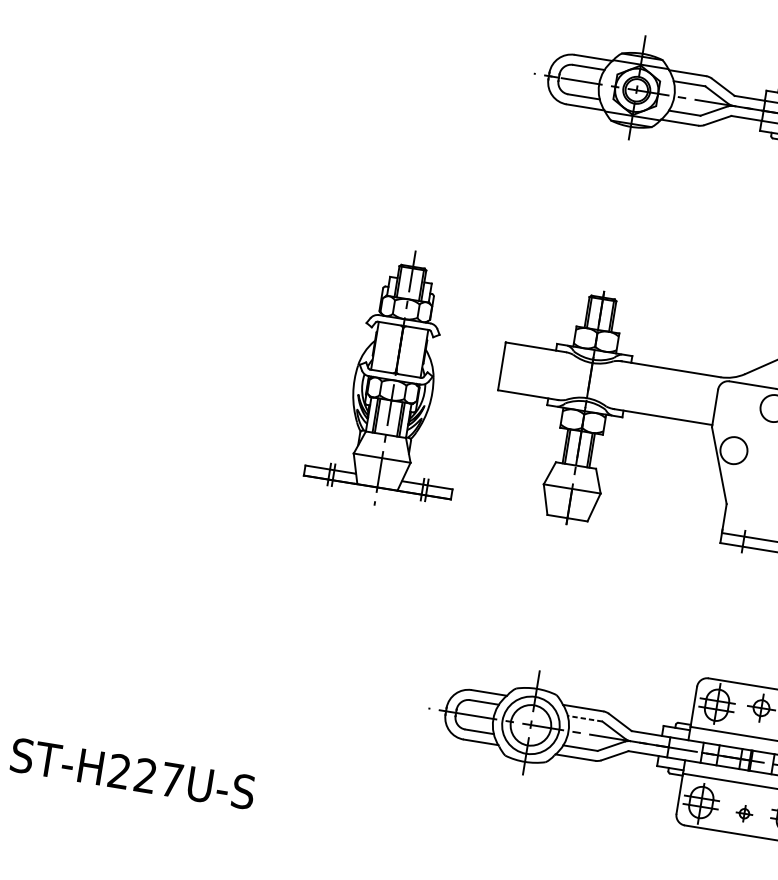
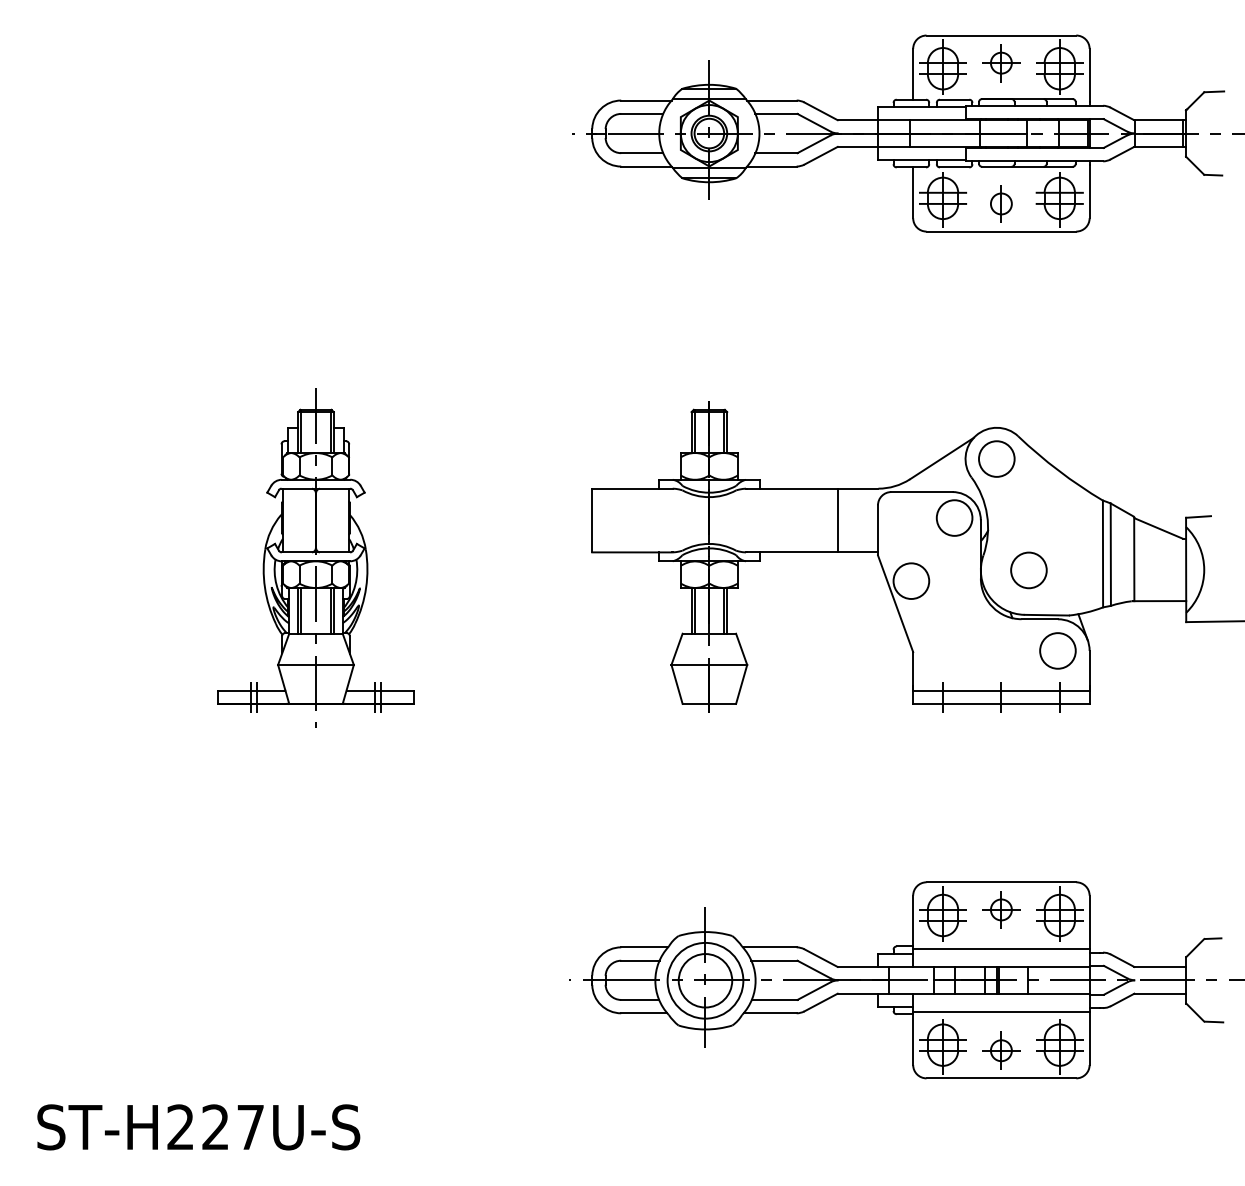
part: (394, 377) -> (315, 557), moved
line: (685, 396) -> (837, 520), added
line: (584, 718) -> (773, 960), dashed -> solid
part: (744, 813) -> (1001, 1050), size x1.67

